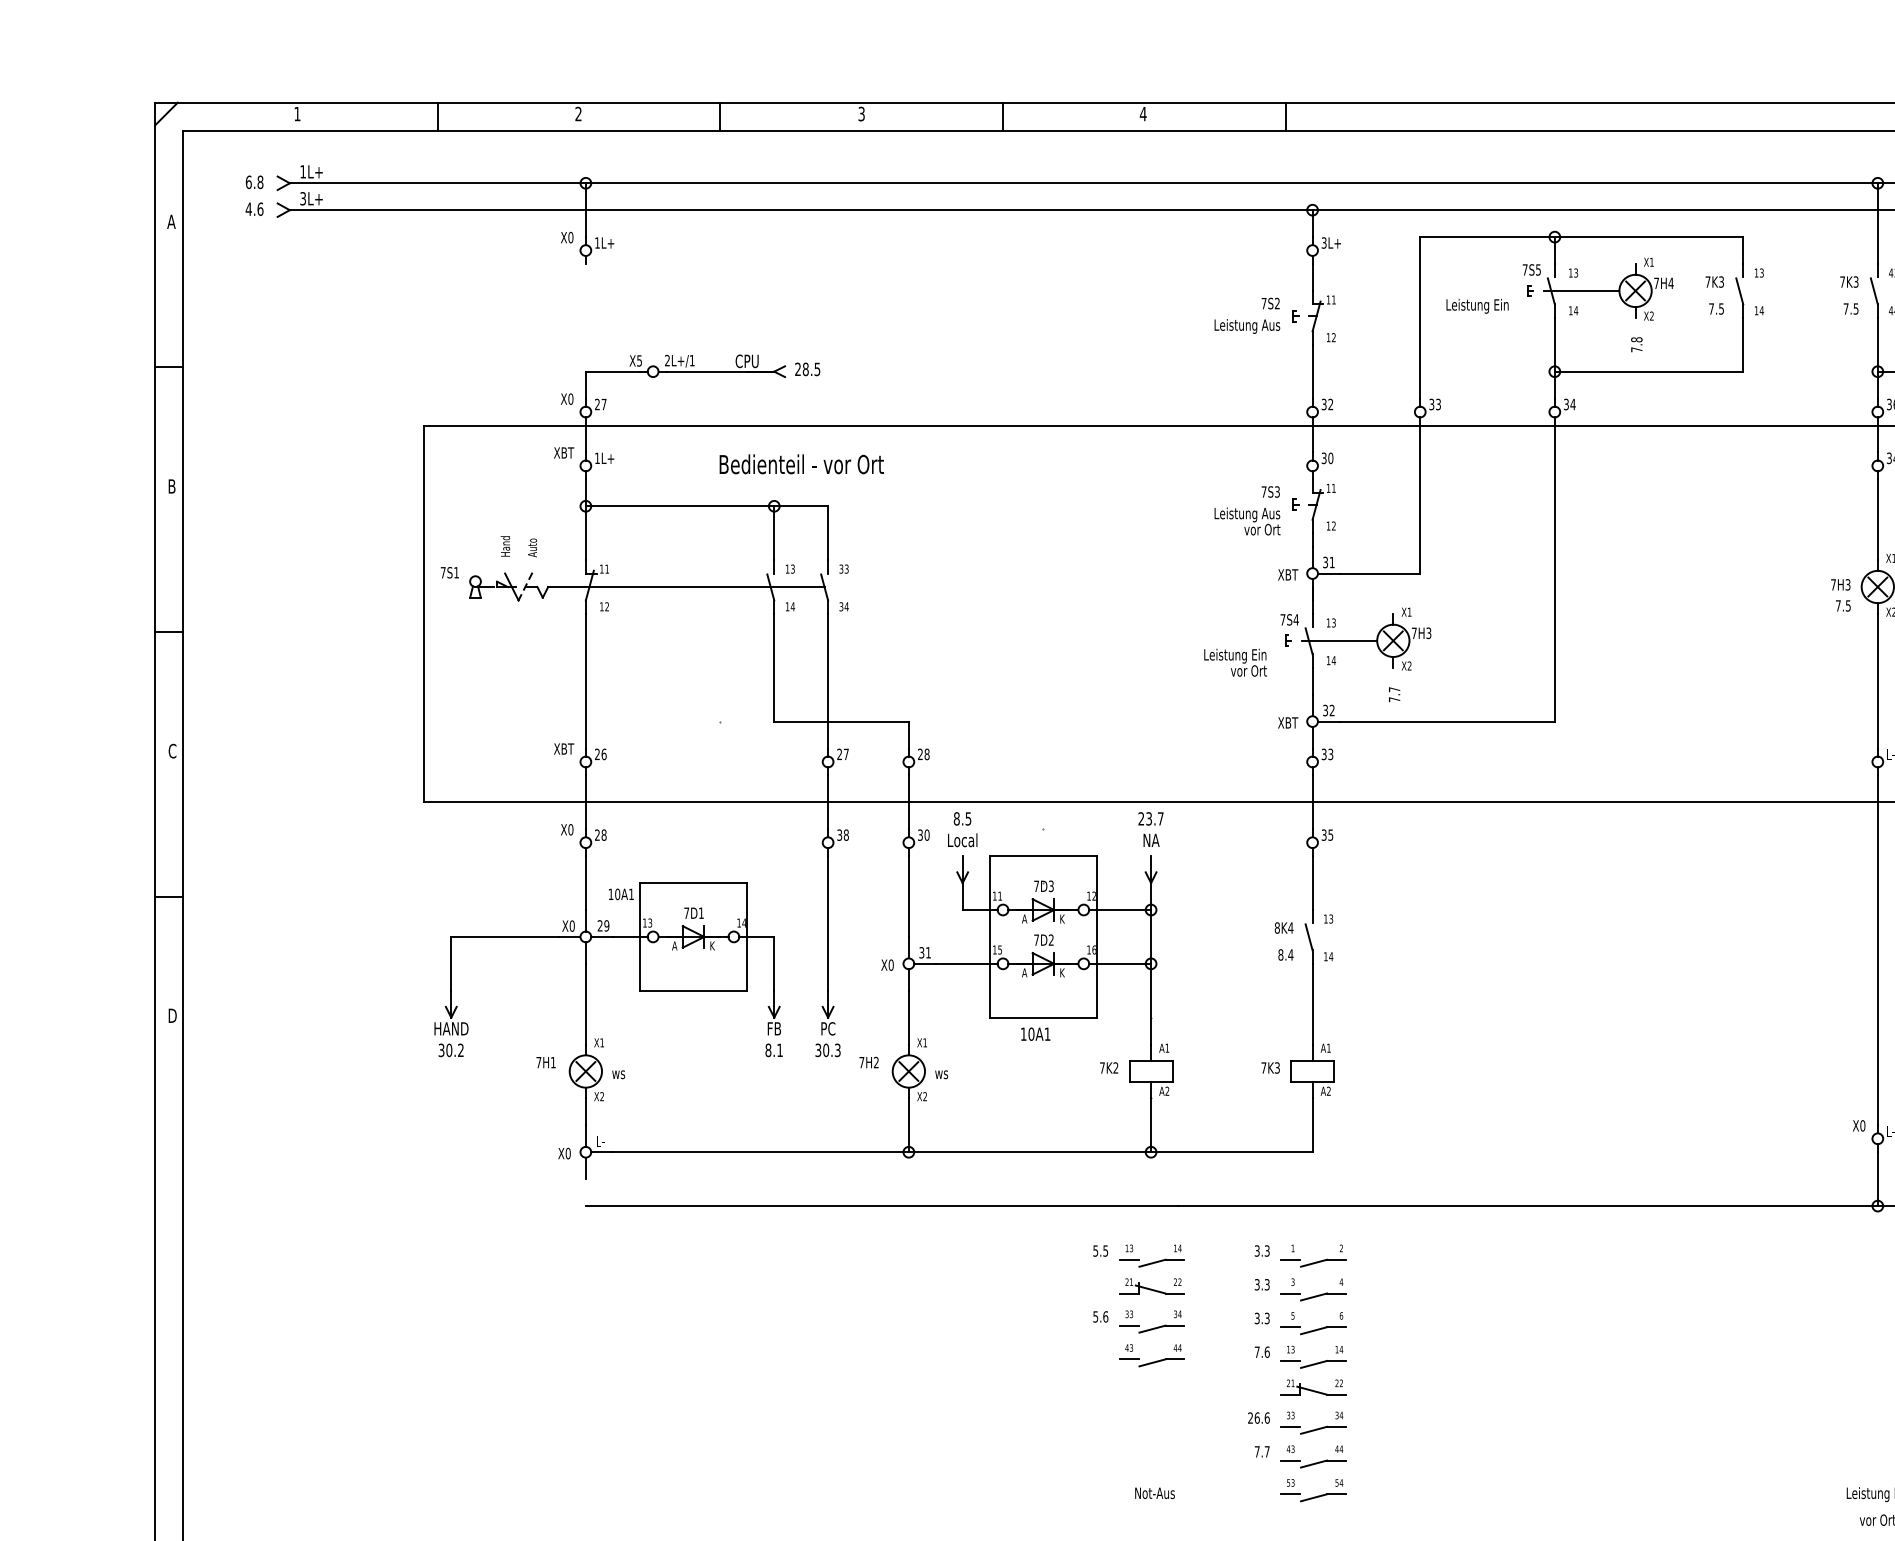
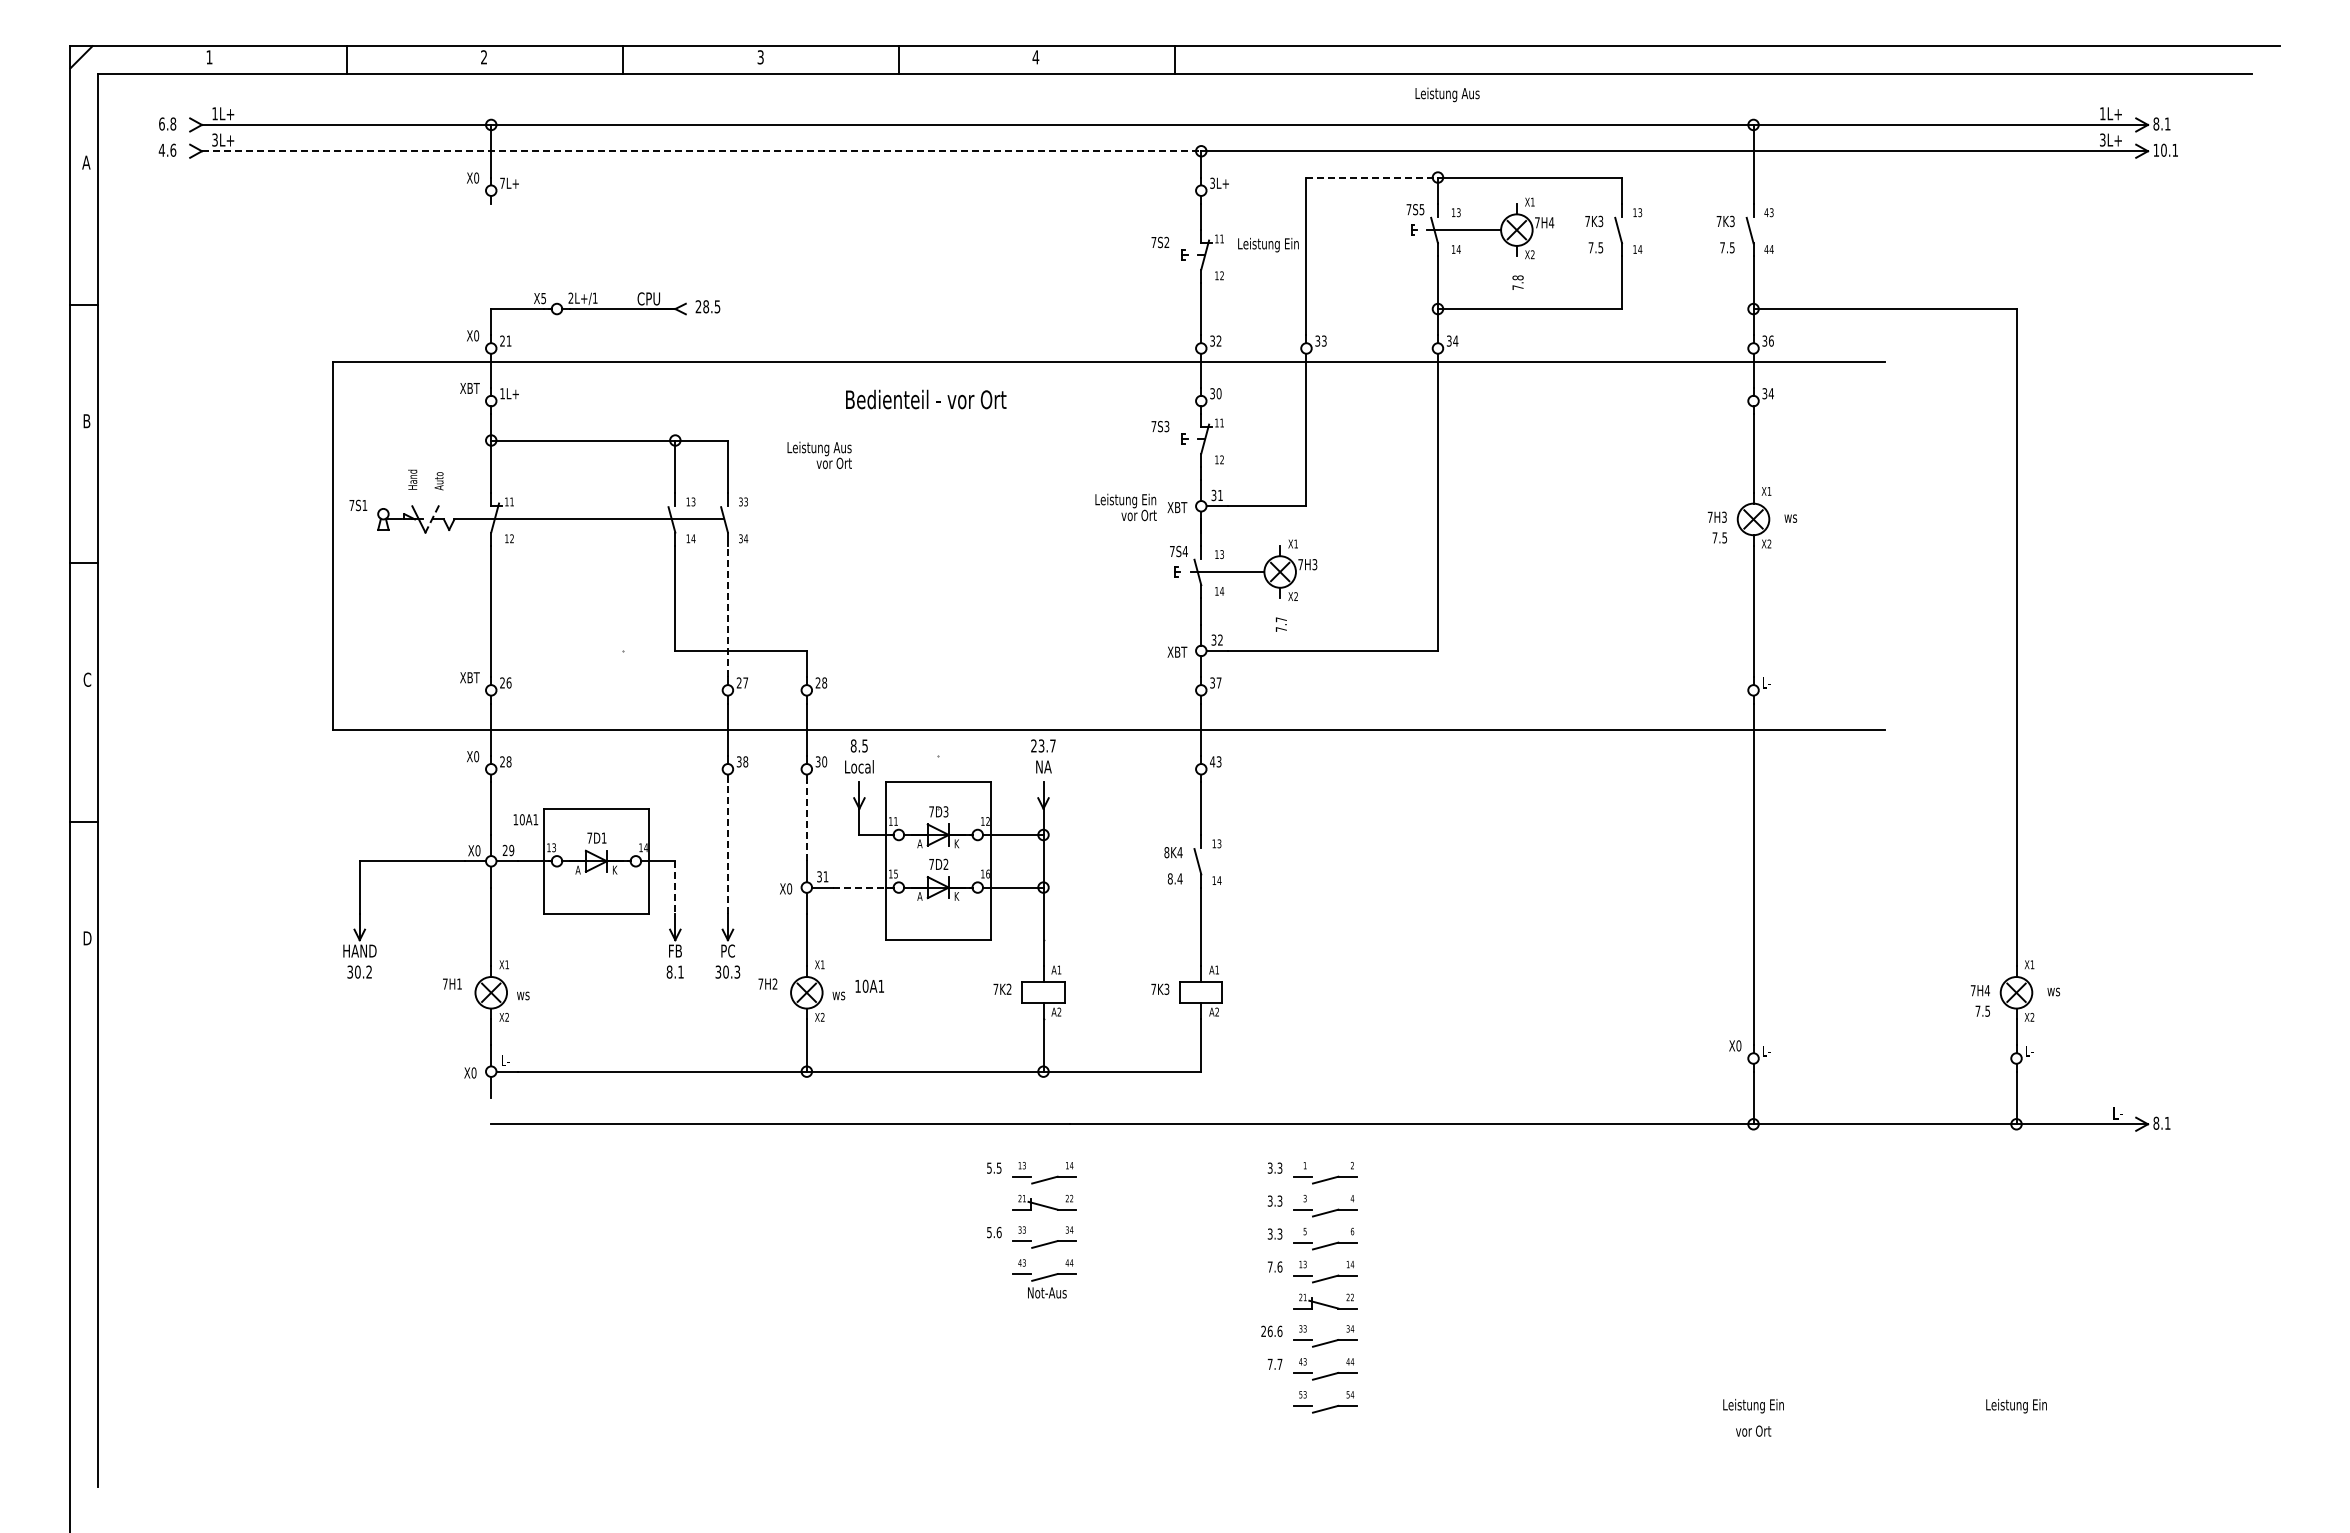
line: (801, 210) -> (701, 151), solid -> dashed
line: (1487, 237) -> (1372, 177), solid -> dashed
text: (597, 242) -> (502, 182), 1L+ -> 7L+
text: (1477, 305) -> (1268, 244), moved
text: (1247, 326) -> (1447, 94), moved
text: (603, 403) -> (508, 340), 27 -> 21
text: (802, 464) -> (926, 399), moved
text: (1247, 520) -> (819, 454), moved
text: (1235, 662) -> (1125, 507), moved
line: (827, 681) -> (727, 611), solid -> dashed
text: (1330, 753) -> (1218, 682), 33 -> 37
text: (1327, 834) -> (1215, 761), 35 -> 43
line: (908, 896) -> (806, 821), solid -> dashed
line: (827, 923) -> (727, 848), solid -> dashed
line: (962, 963) -> (859, 887), solid -> dashed
line: (774, 964) -> (675, 888), solid -> dashed
text: (1035, 1033) -> (869, 985), moved
part: (1297, 1373) -> (1309, 1287), moved
text: (1155, 1492) -> (1047, 1292), moved

